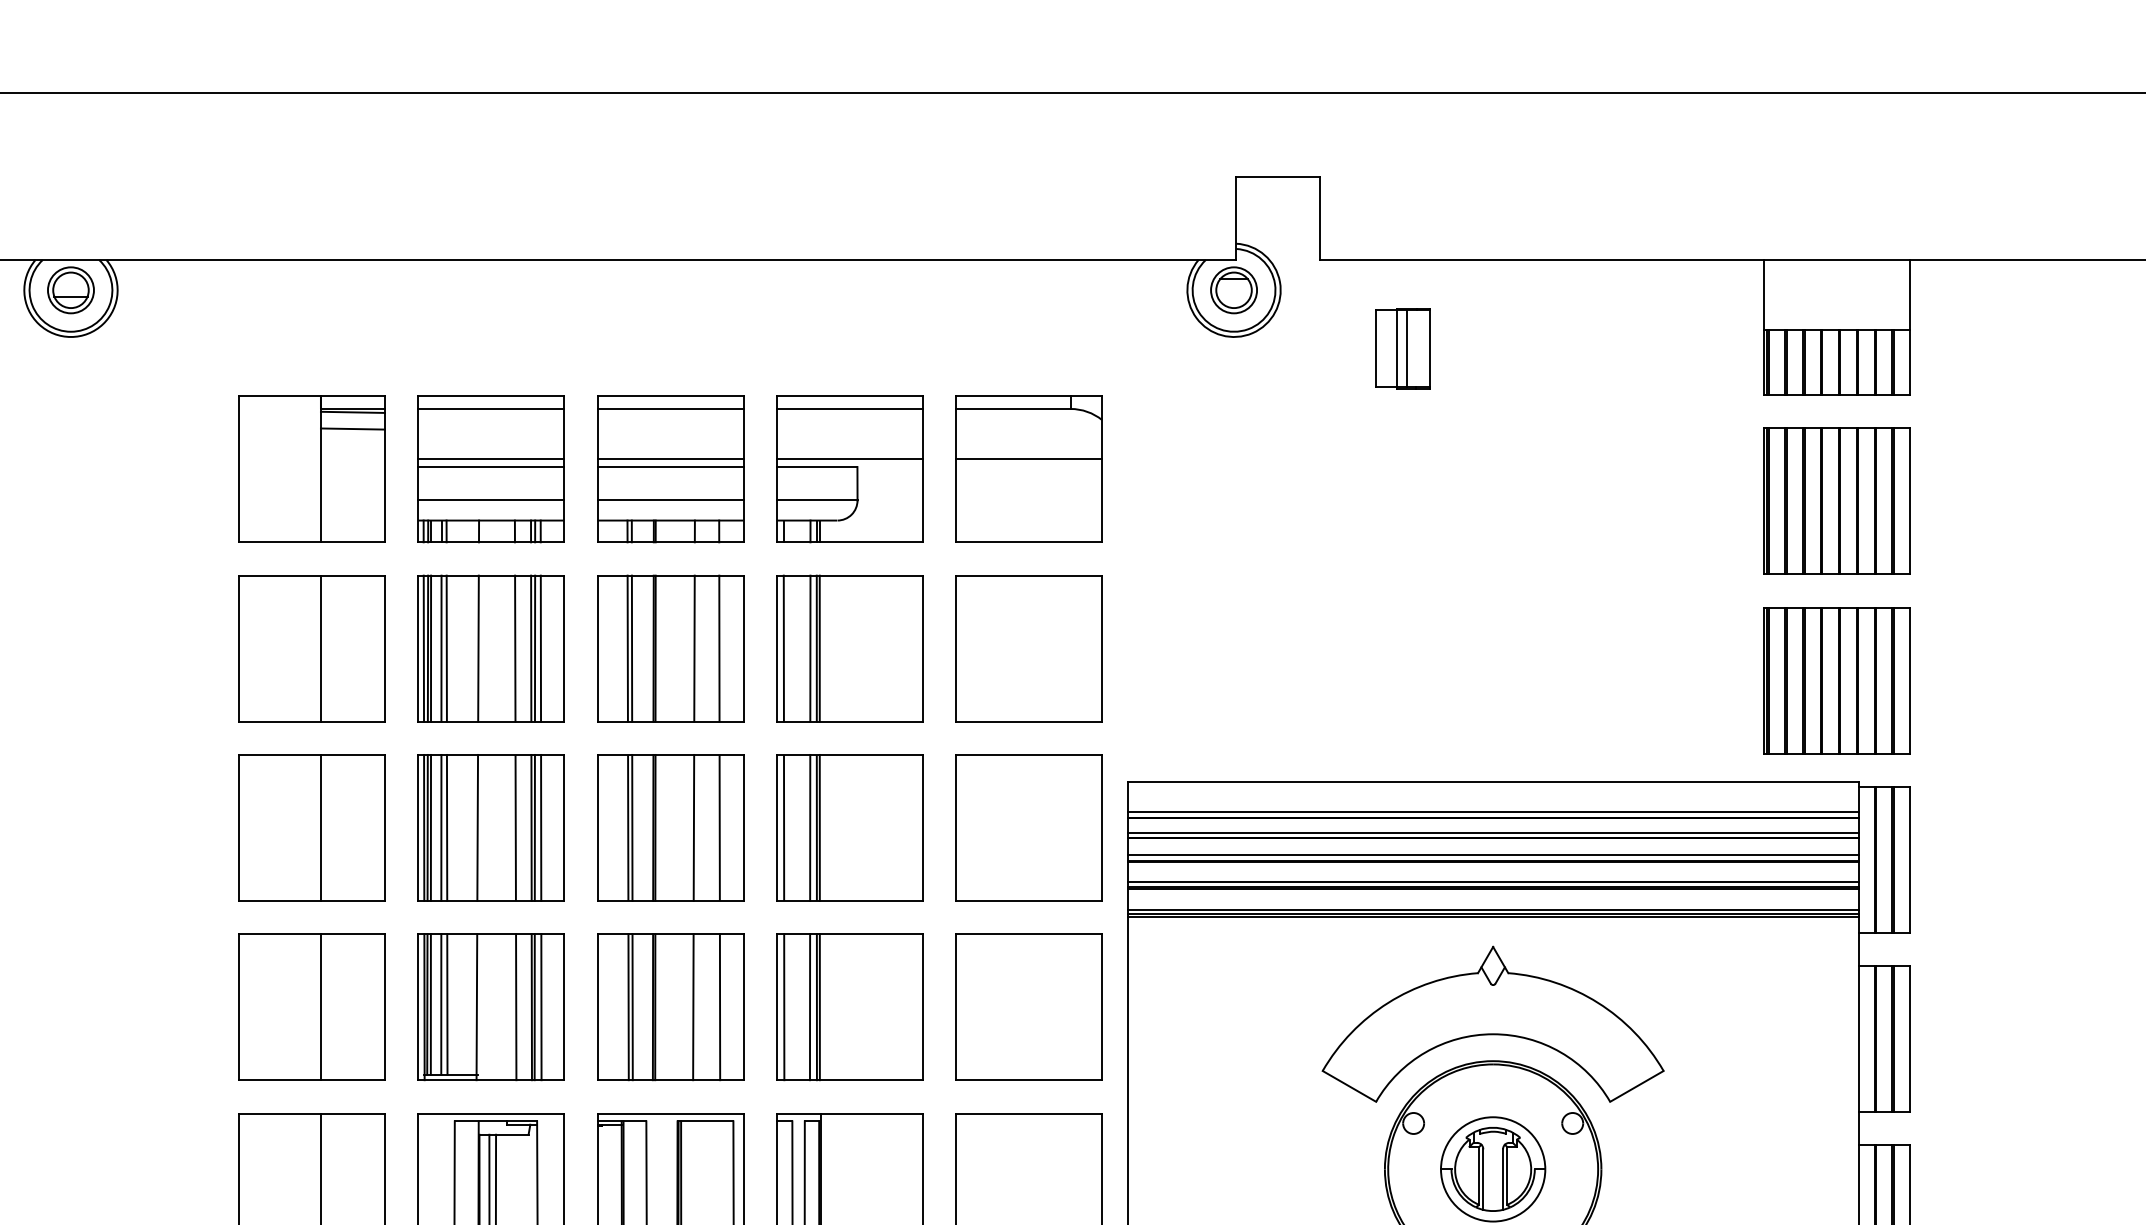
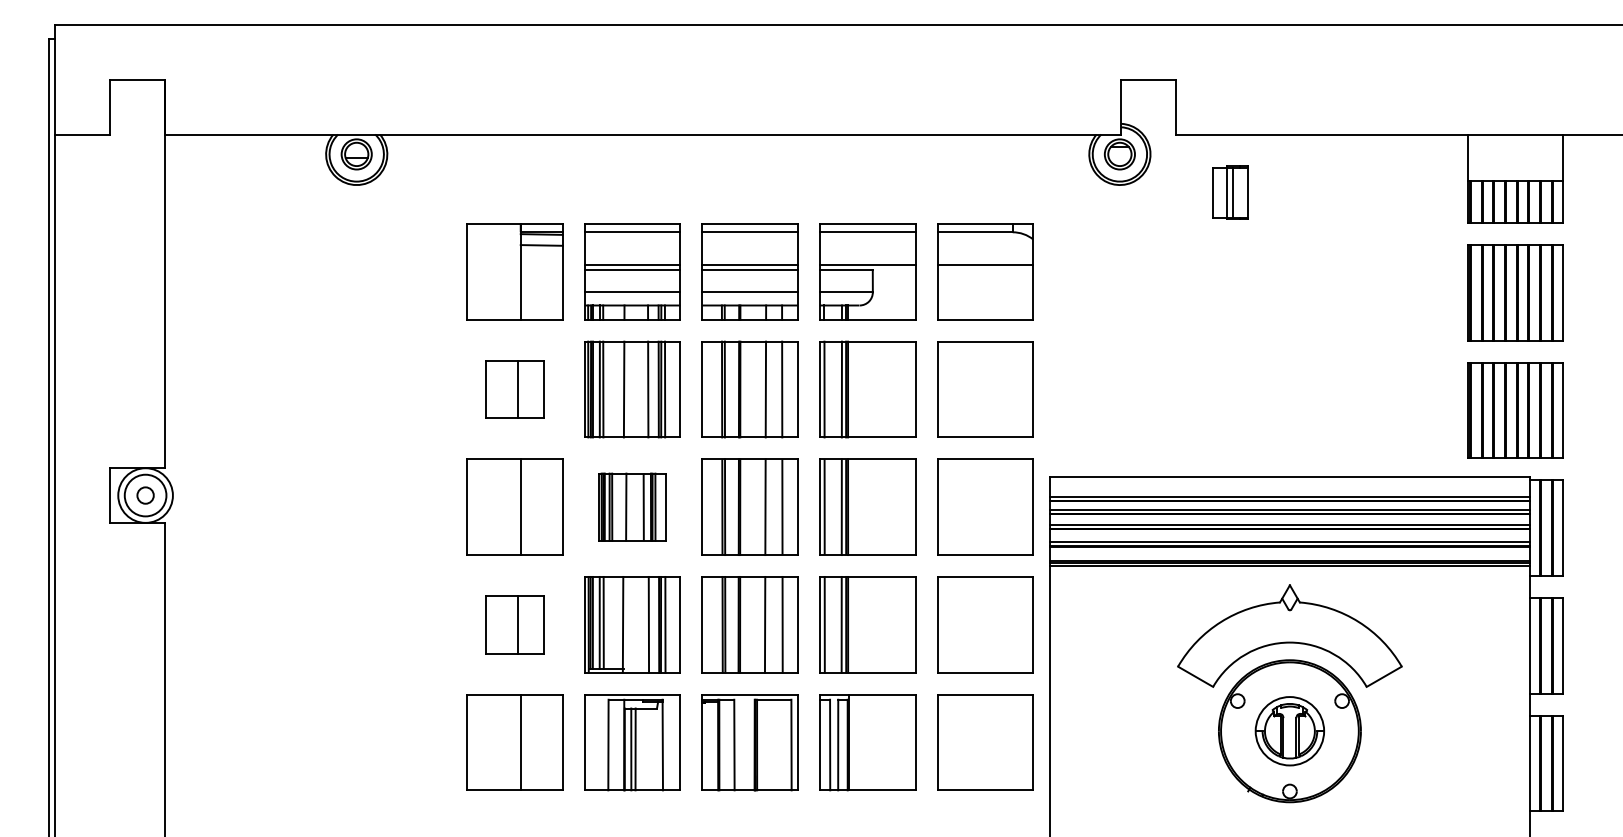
part: (311, 648) -> (514, 389), size x0.6
part: (491, 826) -> (632, 506), size x0.7
part: (311, 1006) -> (514, 624), size x0.6

